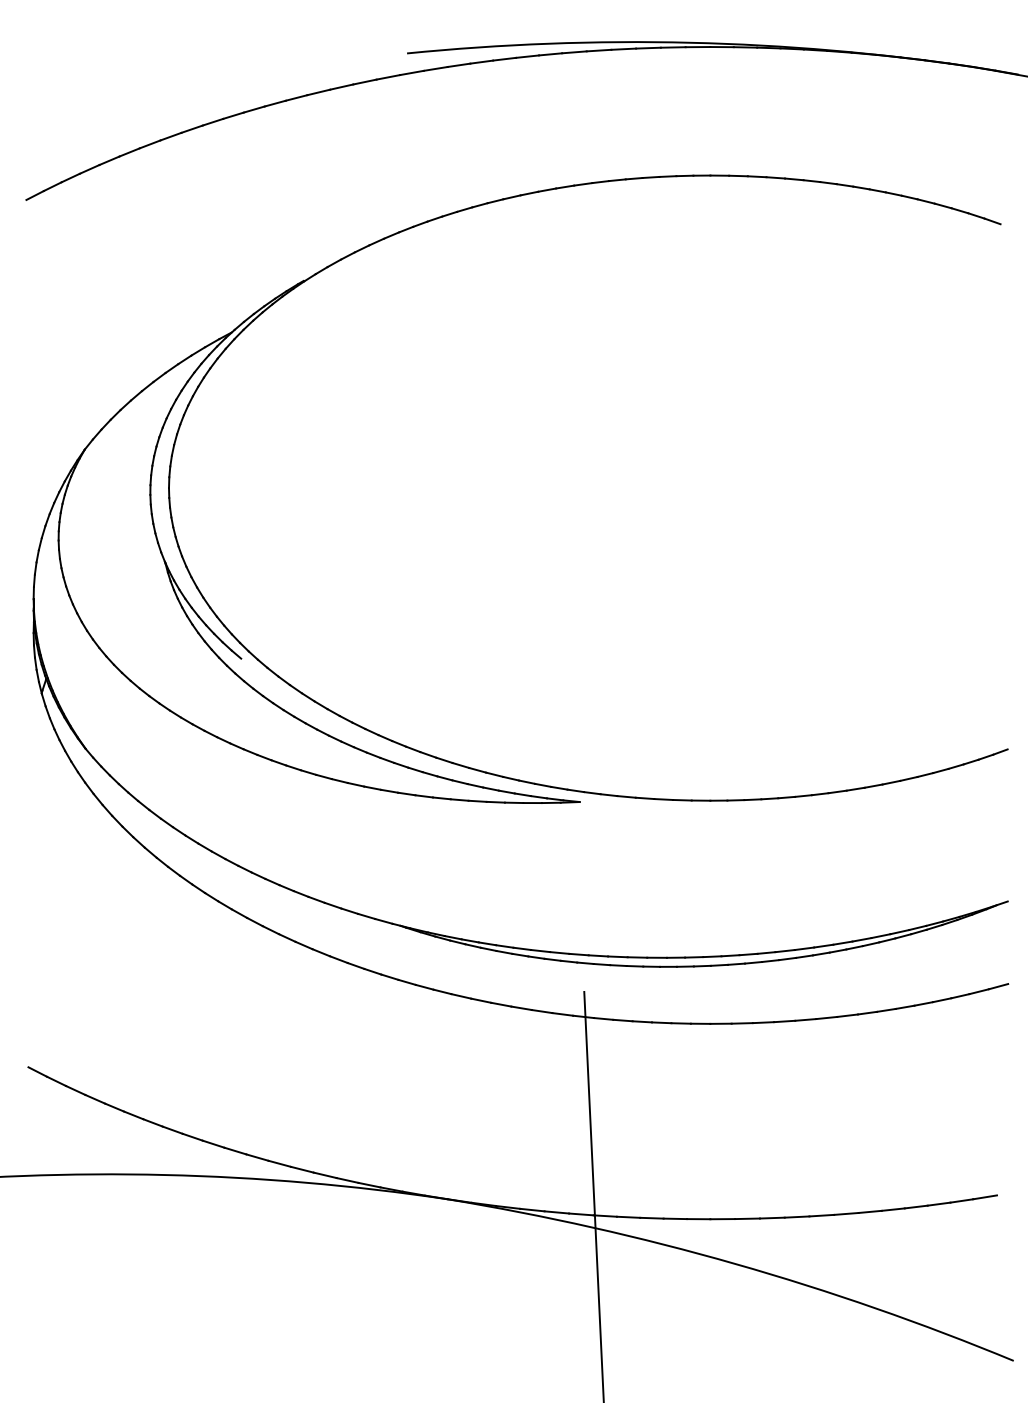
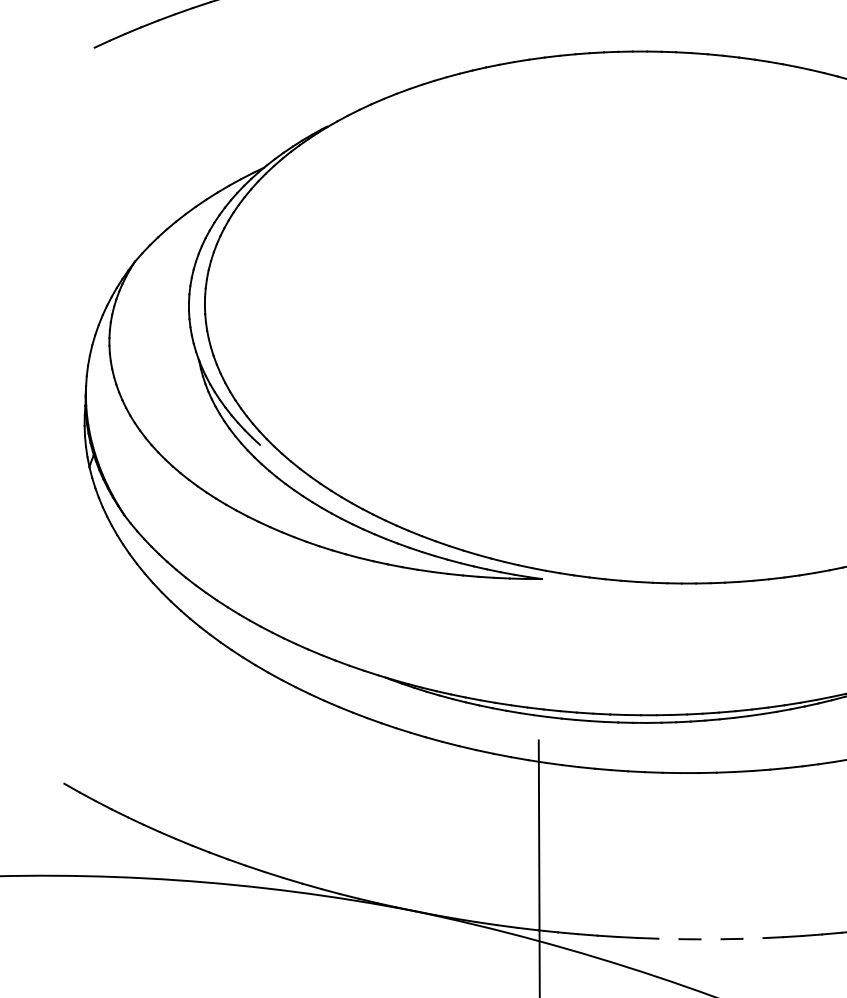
line: (846, 1213) -> (753, 938), removed
line: (796, 1216) -> (710, 938), removed
line: (747, 1218) -> (668, 938), removed

